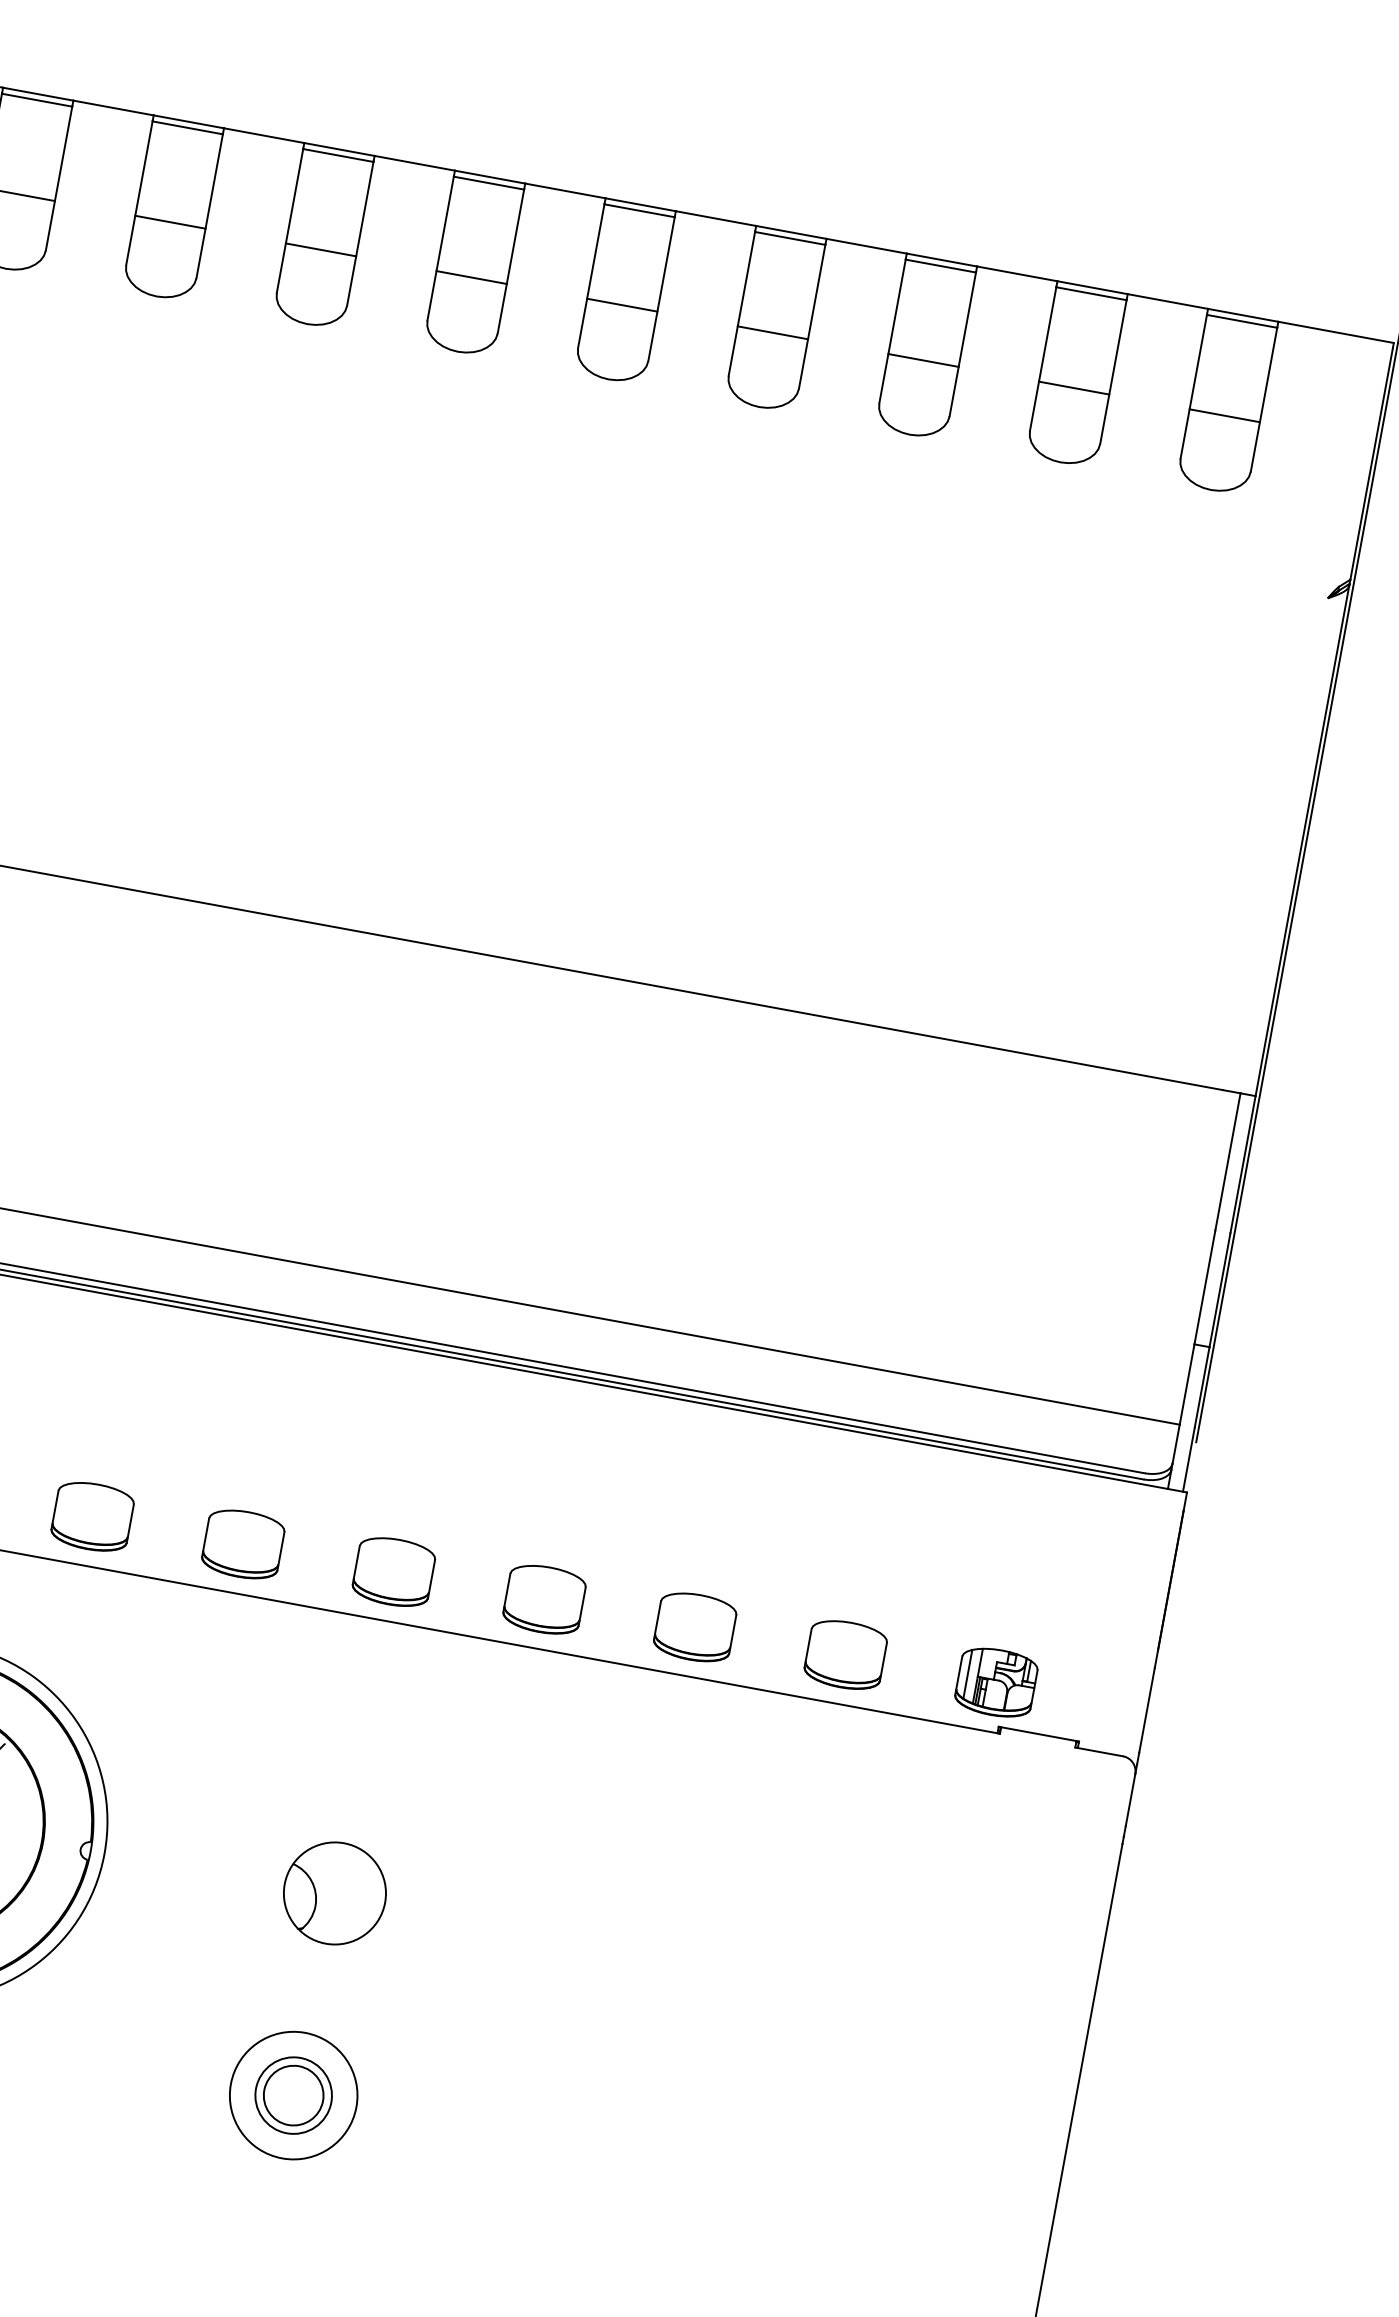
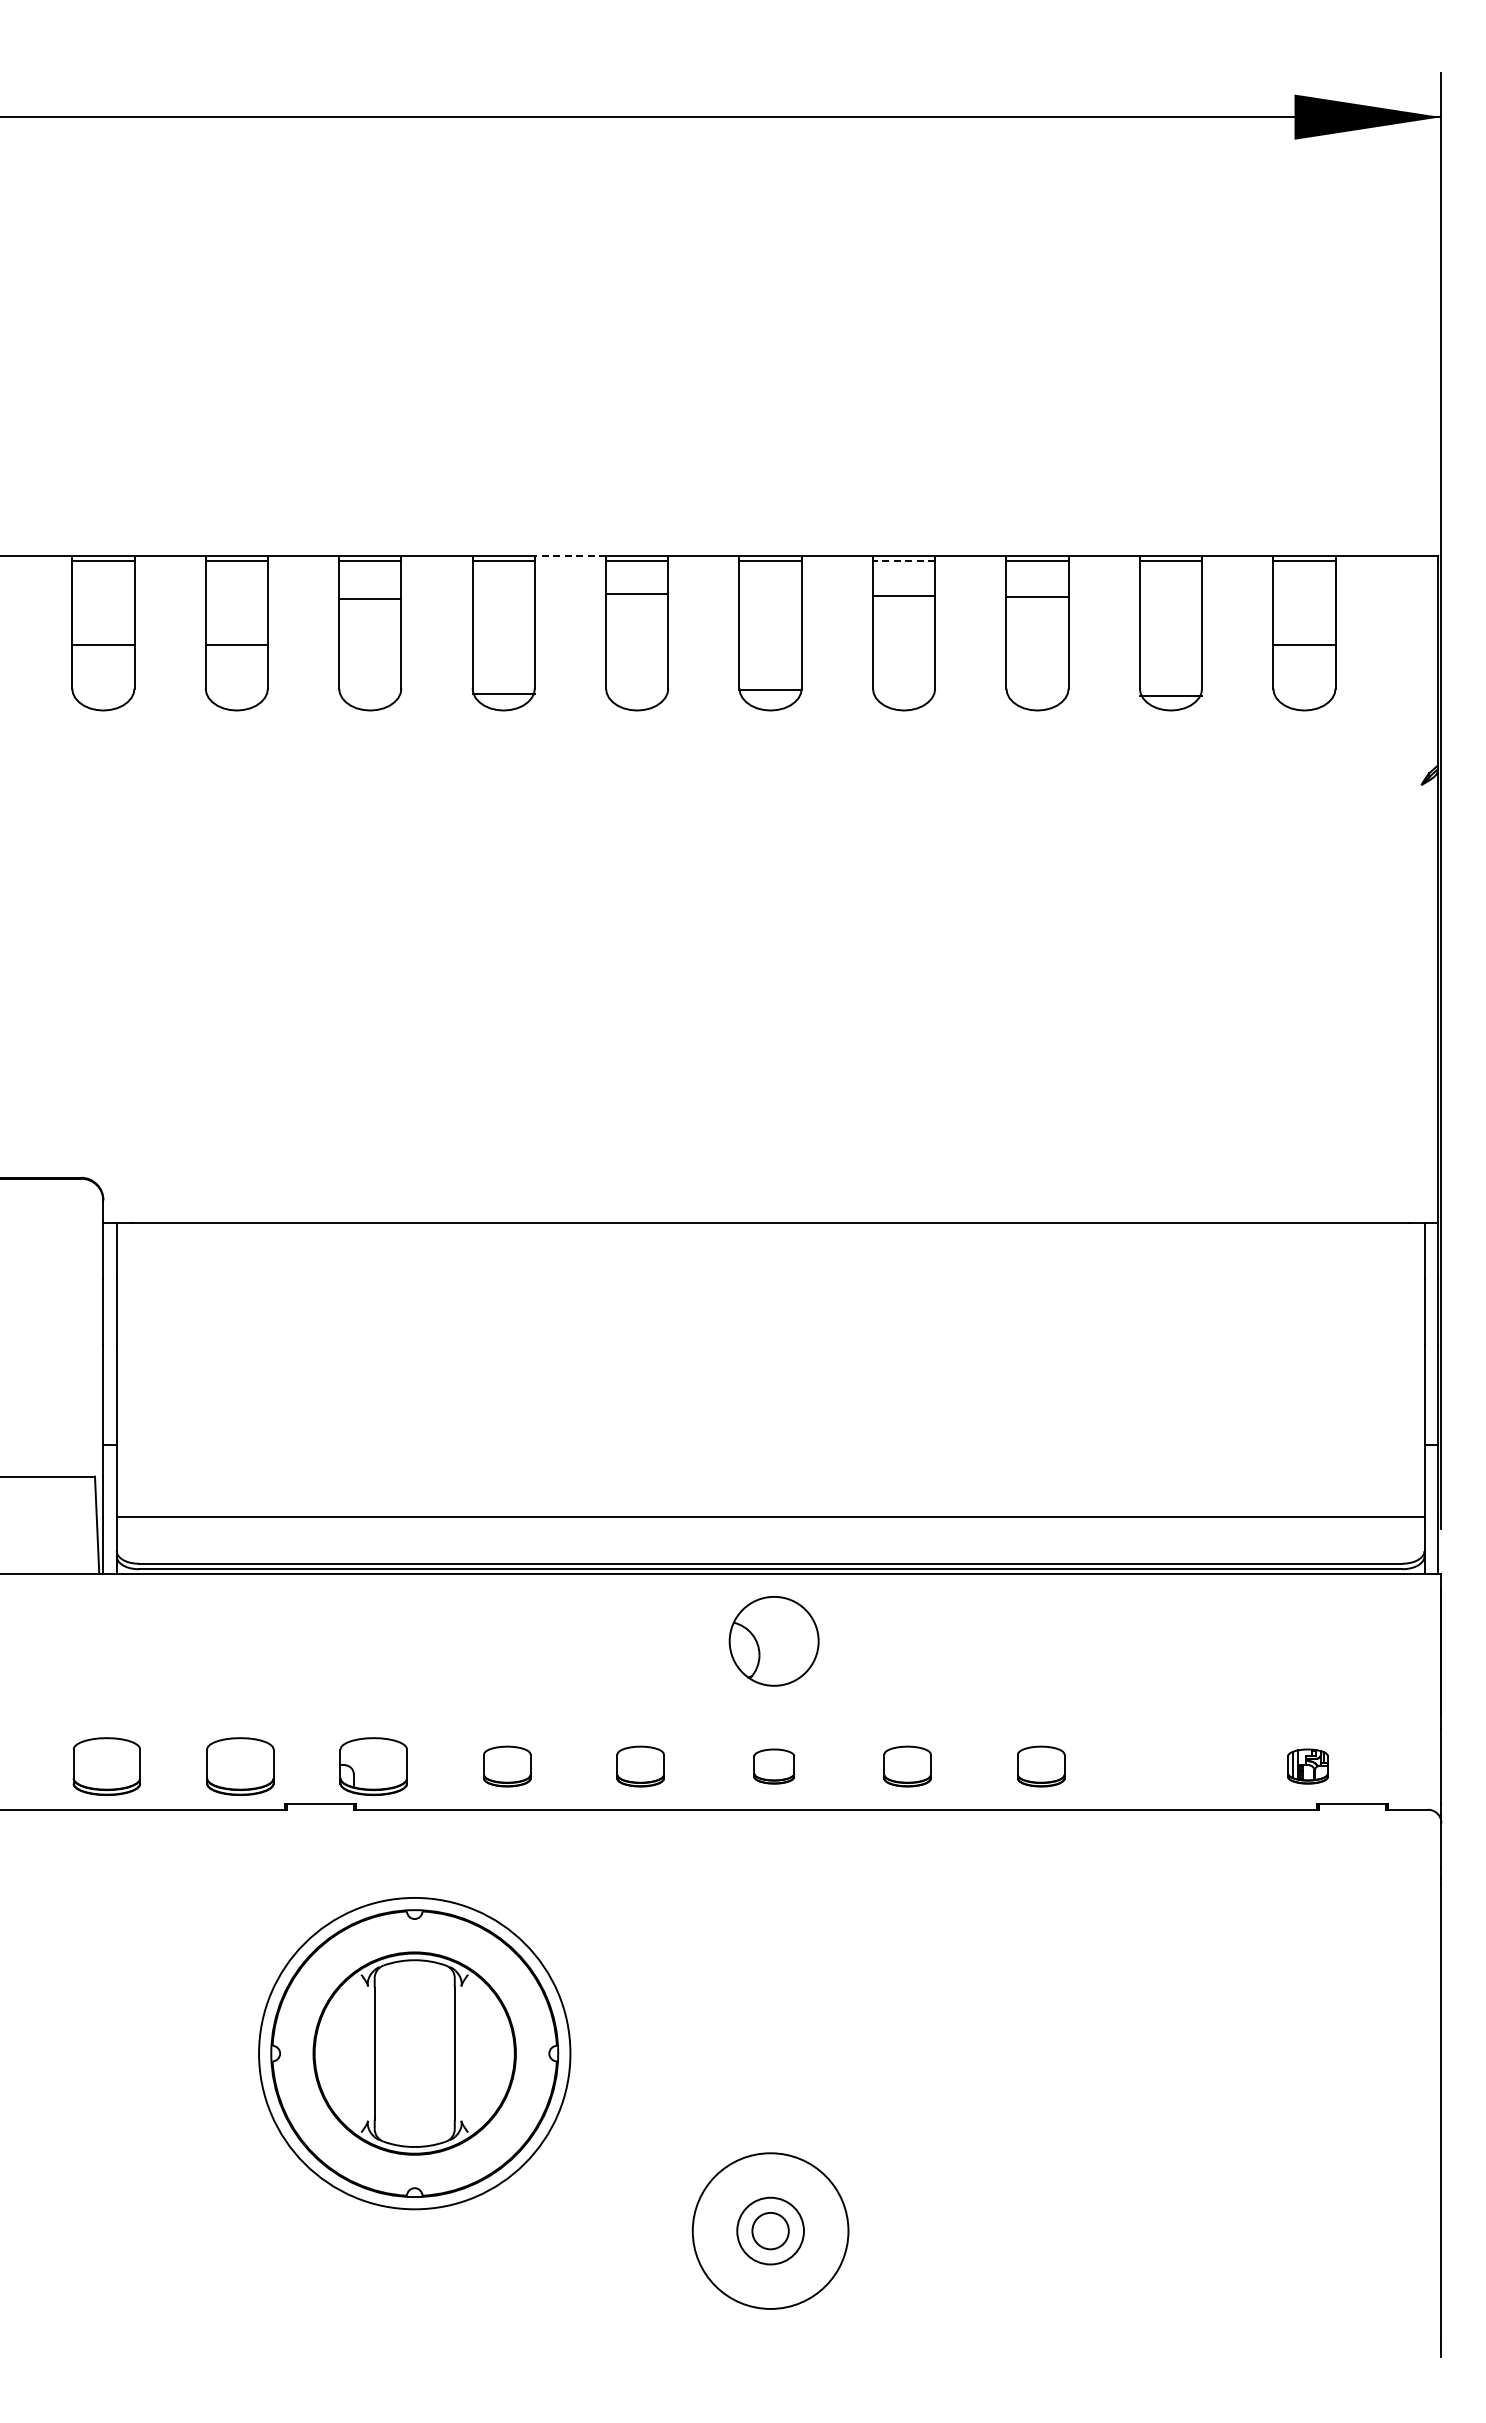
line: (414, 162) -> (570, 555), solid -> dashed
line: (170, 222) -> (370, 598), moved
line: (789, 238) -> (903, 561), solid -> dashed
line: (320, 249) -> (503, 693), moved
line: (472, 277) -> (637, 593), moved
line: (622, 304) -> (770, 689), moved
line: (772, 332) -> (903, 595), moved
line: (923, 360) -> (1037, 596), moved
line: (1073, 387) -> (1170, 695), moved
part: (92, 1516) -> (507, 1766), size x0.7
part: (243, 1544) -> (640, 1766), size x0.7
part: (394, 1572) -> (774, 1766), size x0.6
part: (544, 1599) -> (907, 1766), size x0.7
part: (695, 1627) -> (1041, 1766), size x0.7
part: (845, 1654) -> (1174, 1766), removed
part: (995, 1682) -> (1307, 1766), size x0.6
part: (334, 1893) -> (773, 1641), moved
circle: (293, 2094) -> (770, 2230), size x1.4
circle: (293, 2096) -> (770, 2231), size x0.7

